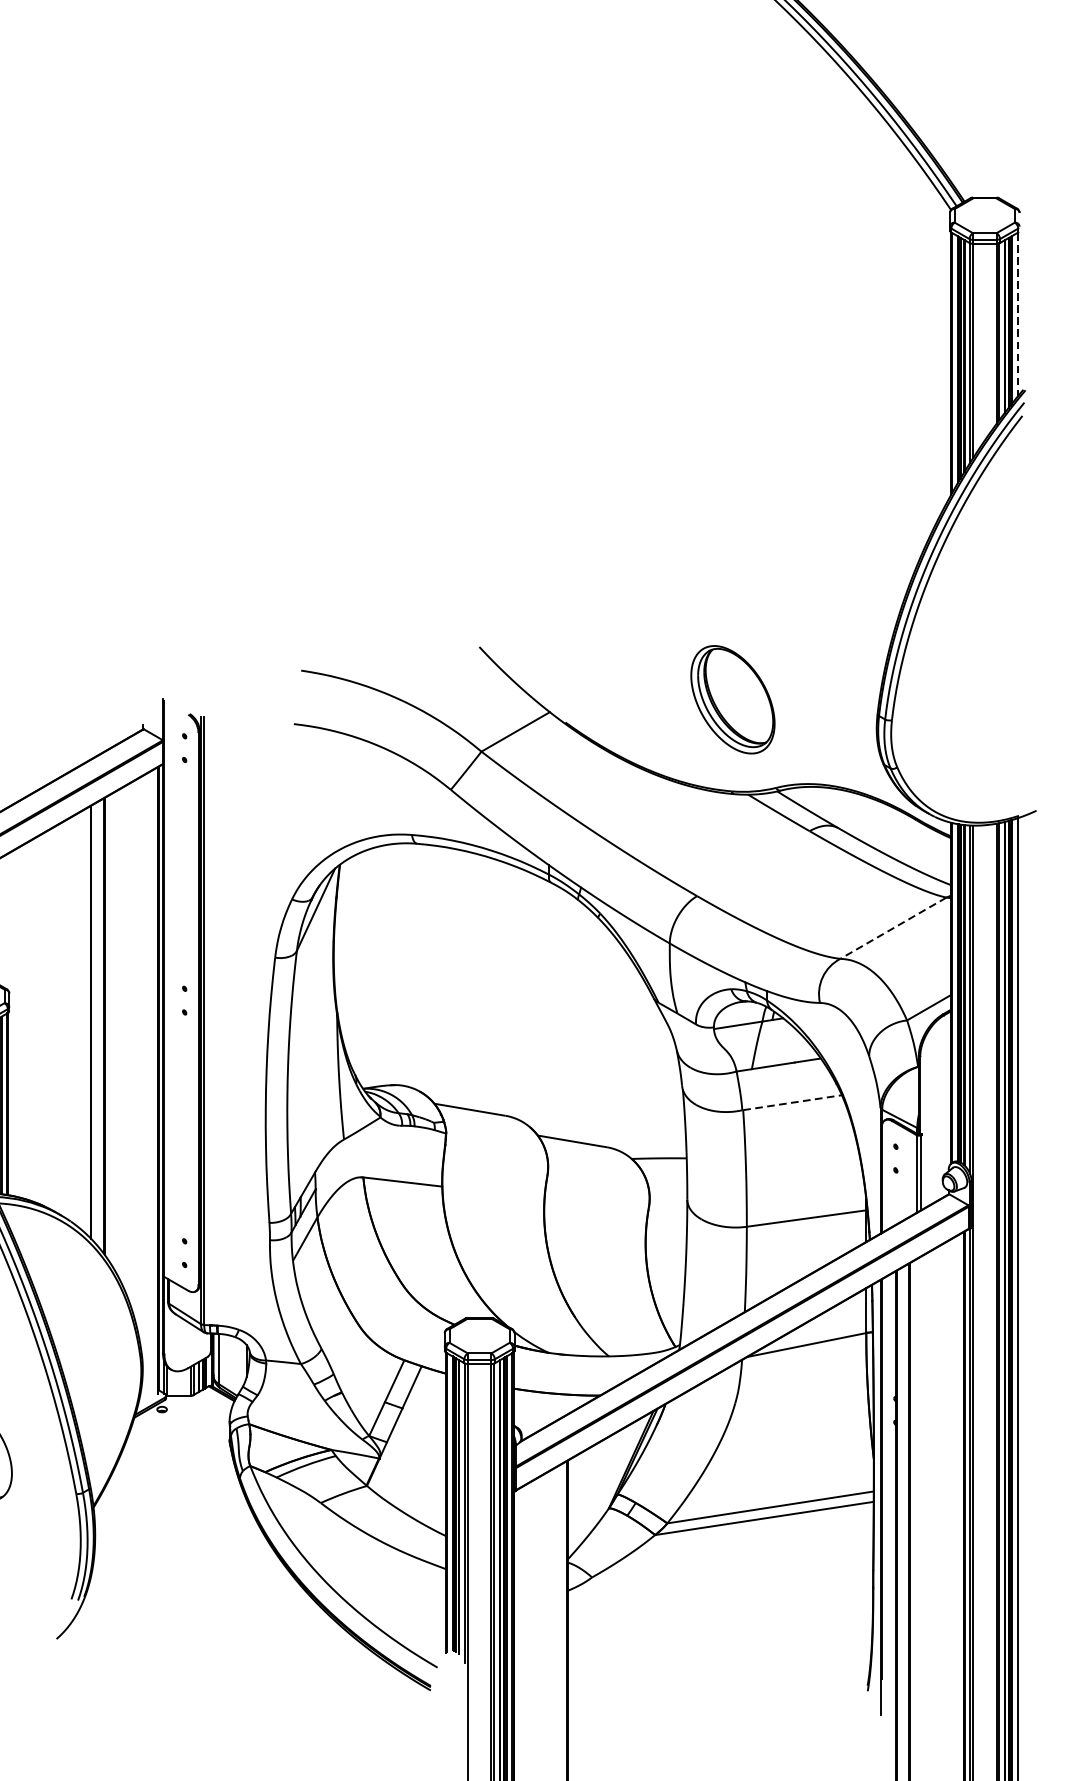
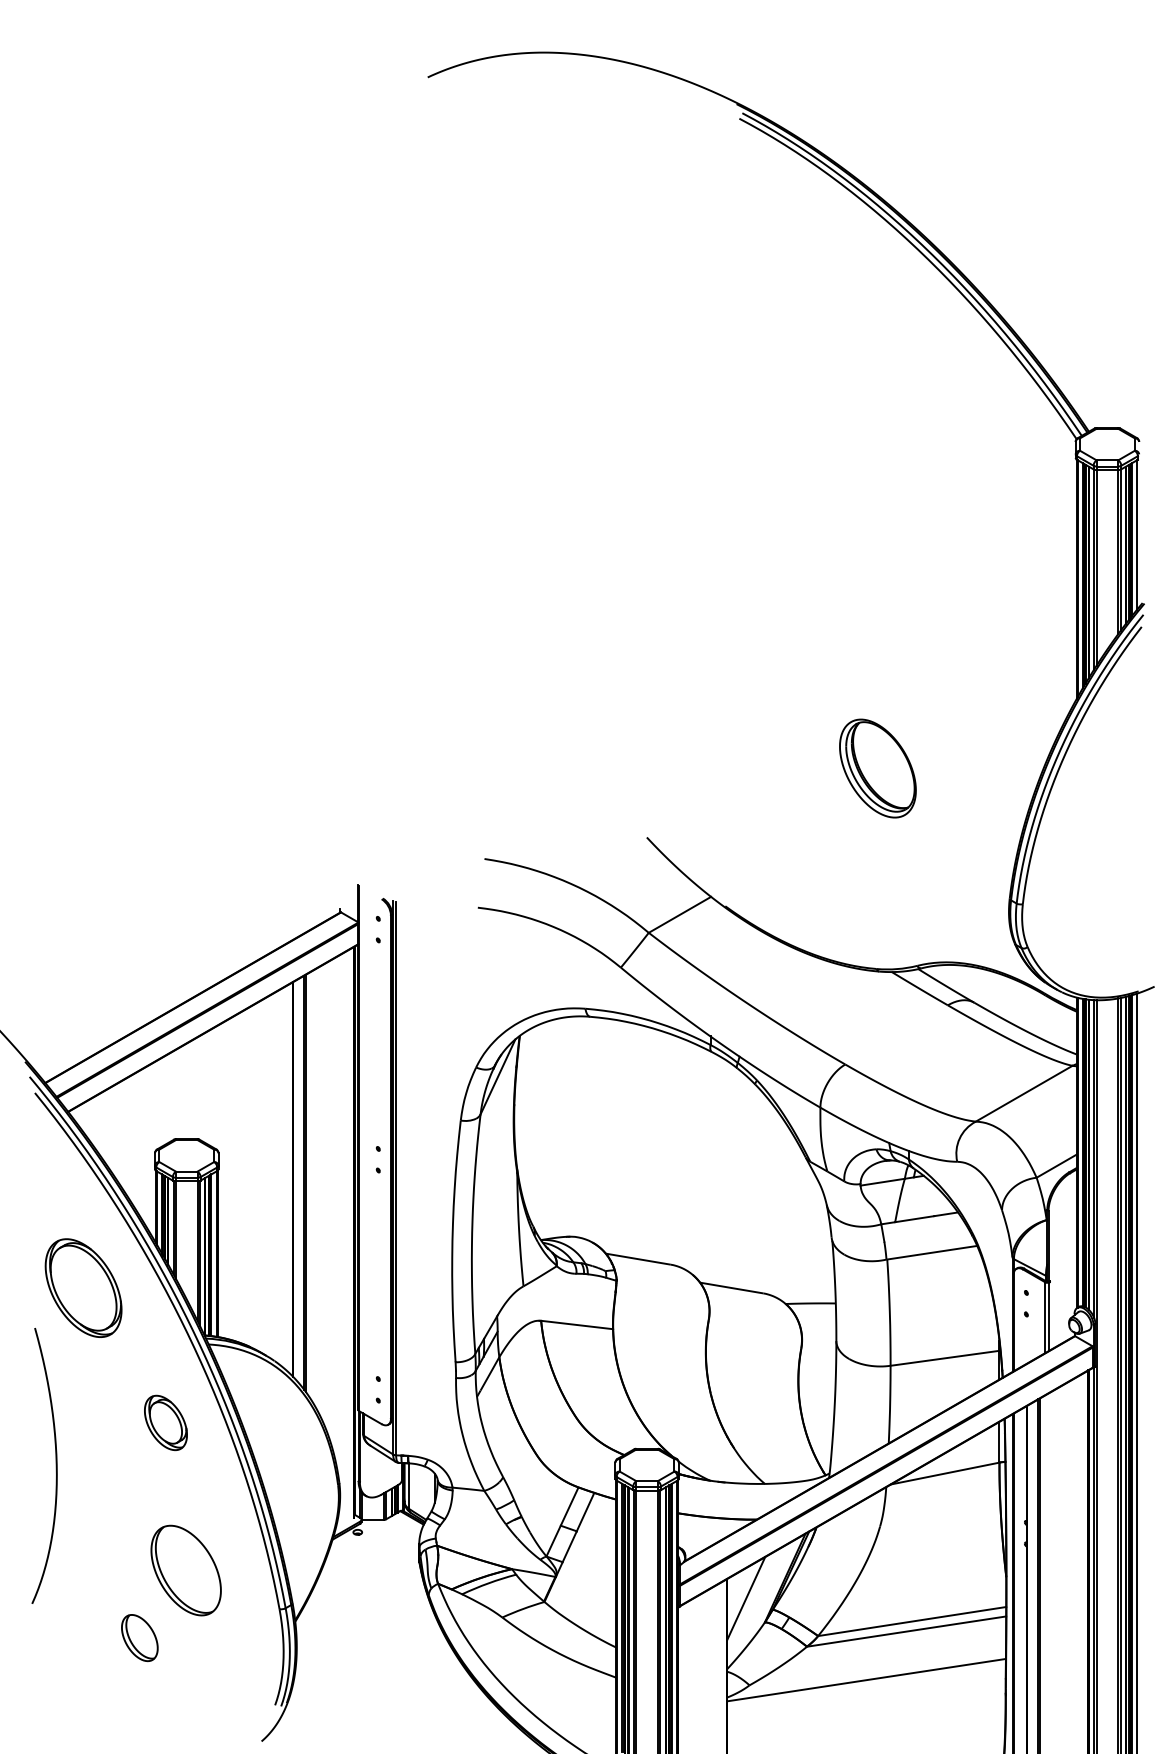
line: (1017, 314) -> (1137, 534), dashed -> solid
part: (732, 699) -> (877, 768), moved
line: (893, 927) -> (1024, 1093), dashed -> solid
line: (792, 1102) -> (932, 1252), dashed -> solid
line: (588, 1482) -> (746, 1598), added
line: (720, 1571) -> (866, 1679), added

